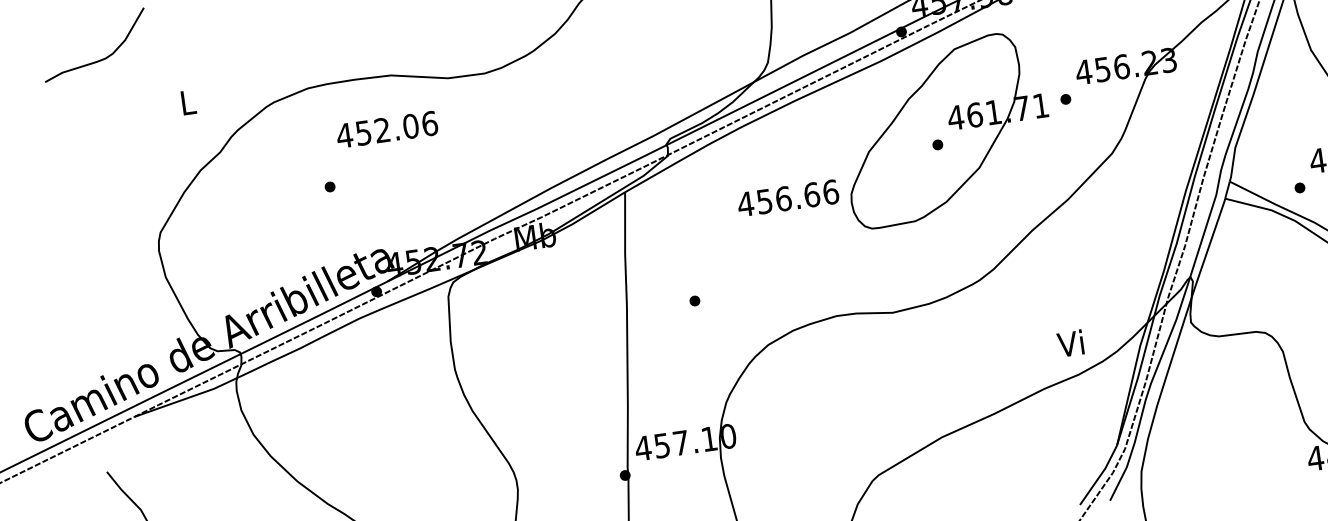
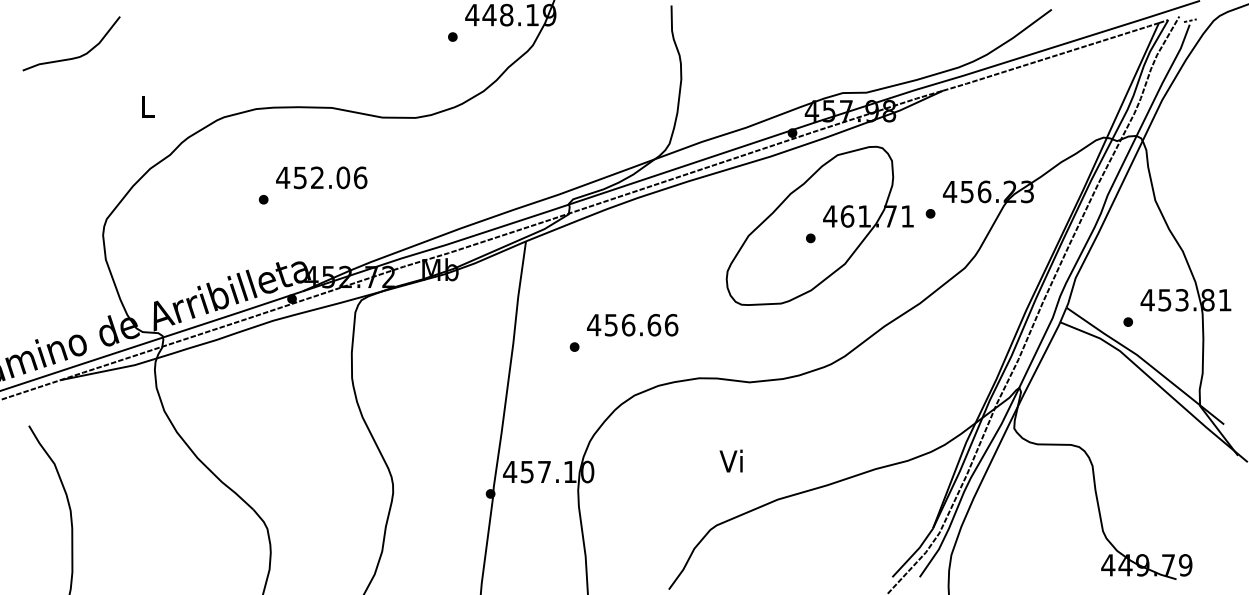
text: (386, 129) -> (321, 177), moved
text: (788, 198) -> (632, 325), moved
text: (1069, 343) -> (730, 460), moved

